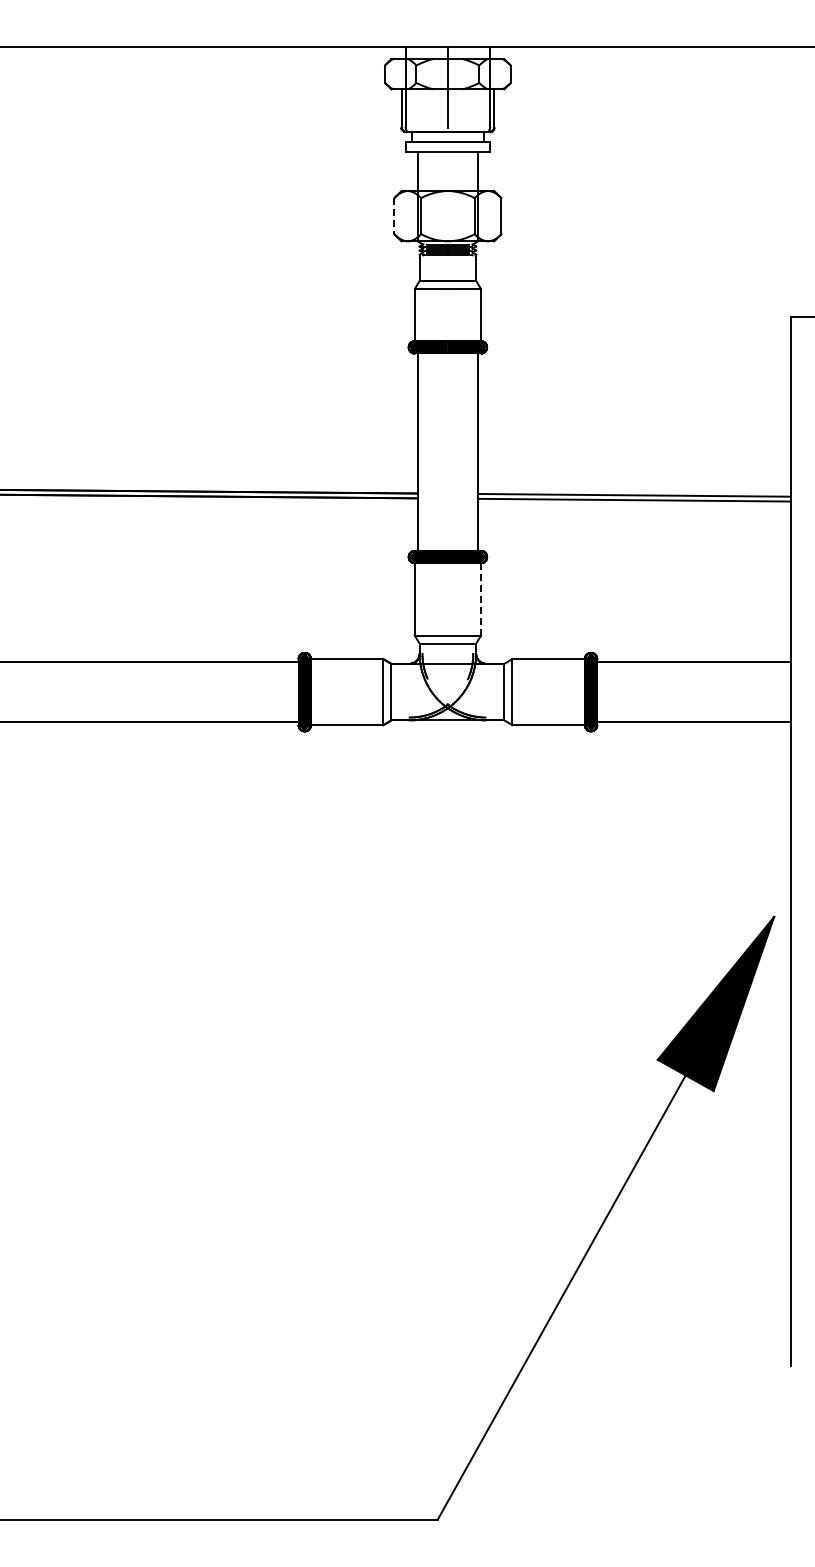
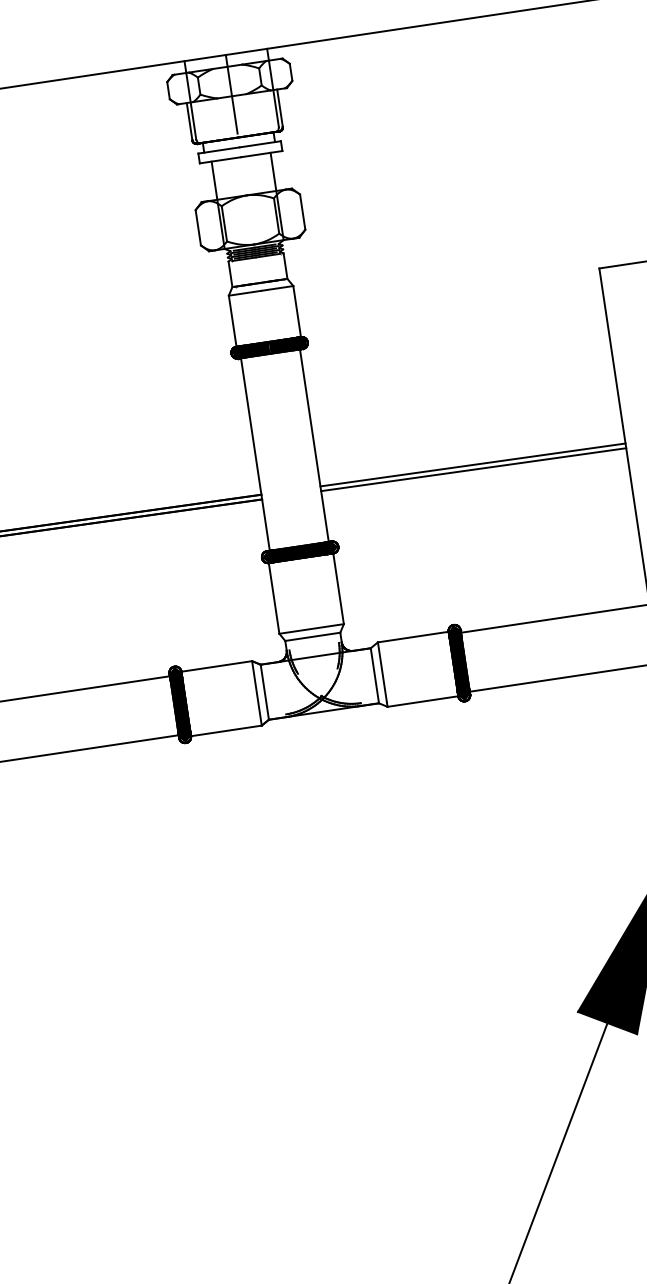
line: (394, 216) -> (198, 228), dashed -> solid
line: (480, 598) -> (337, 587), dashed -> solid

